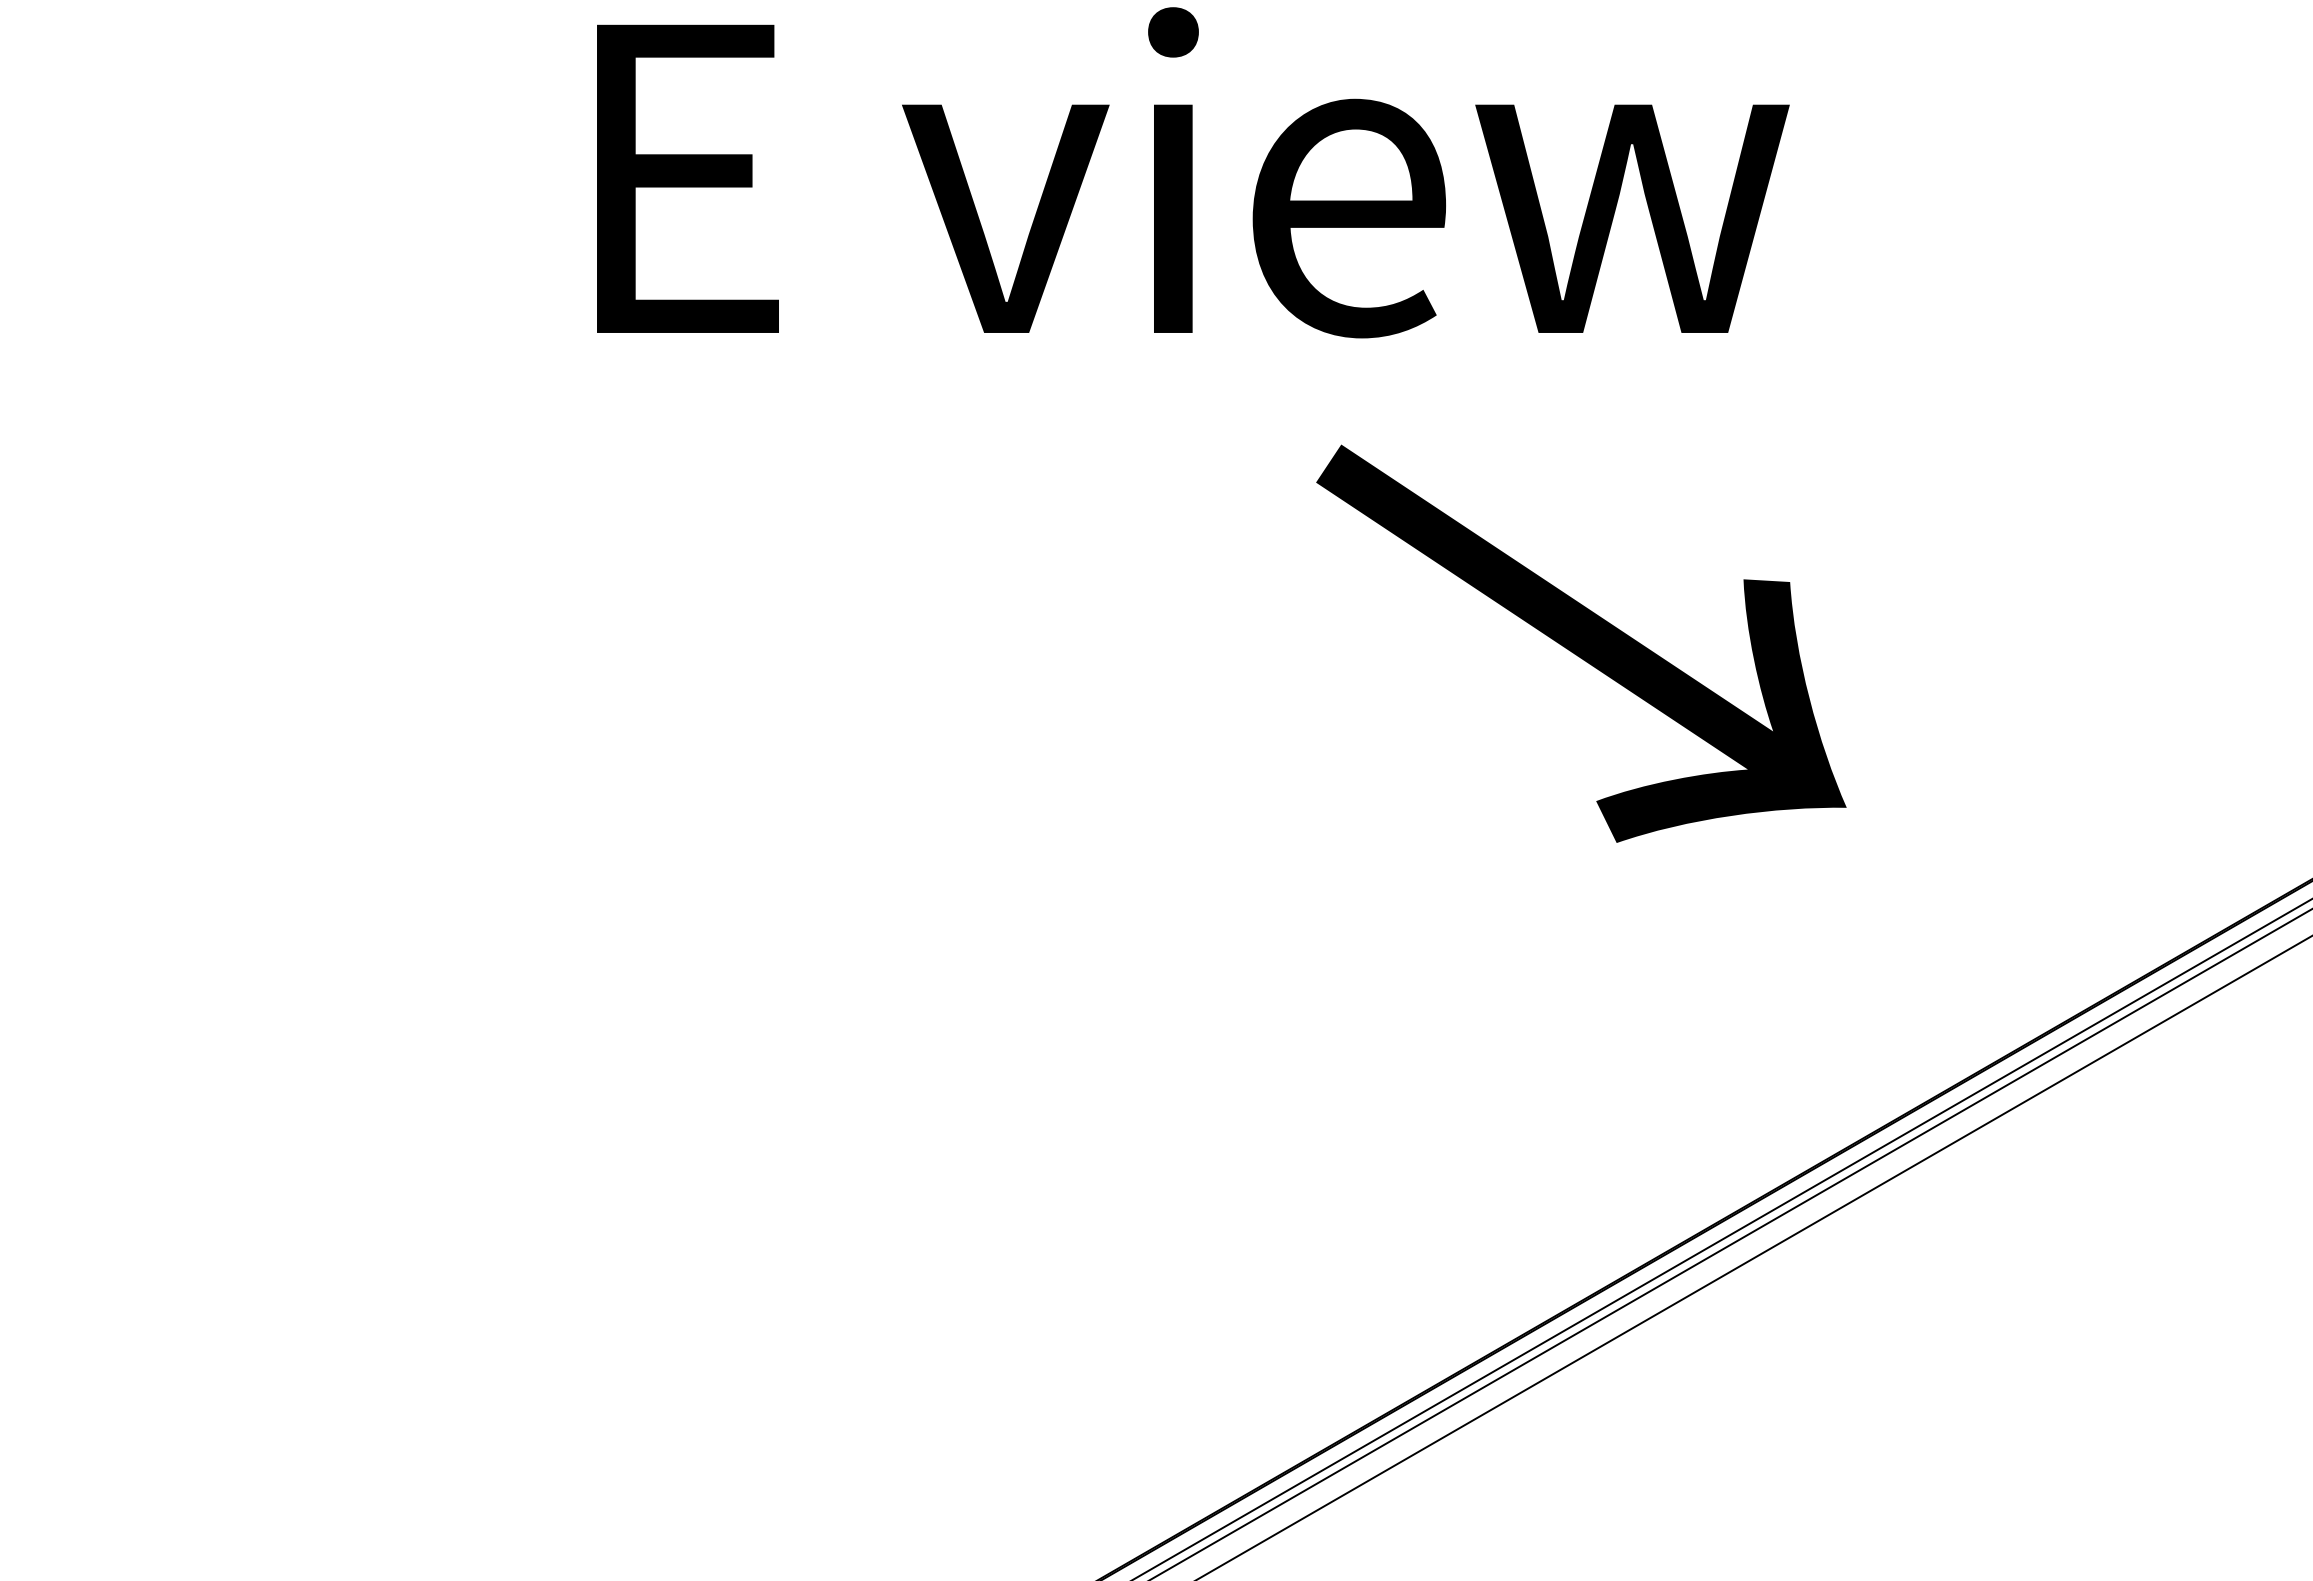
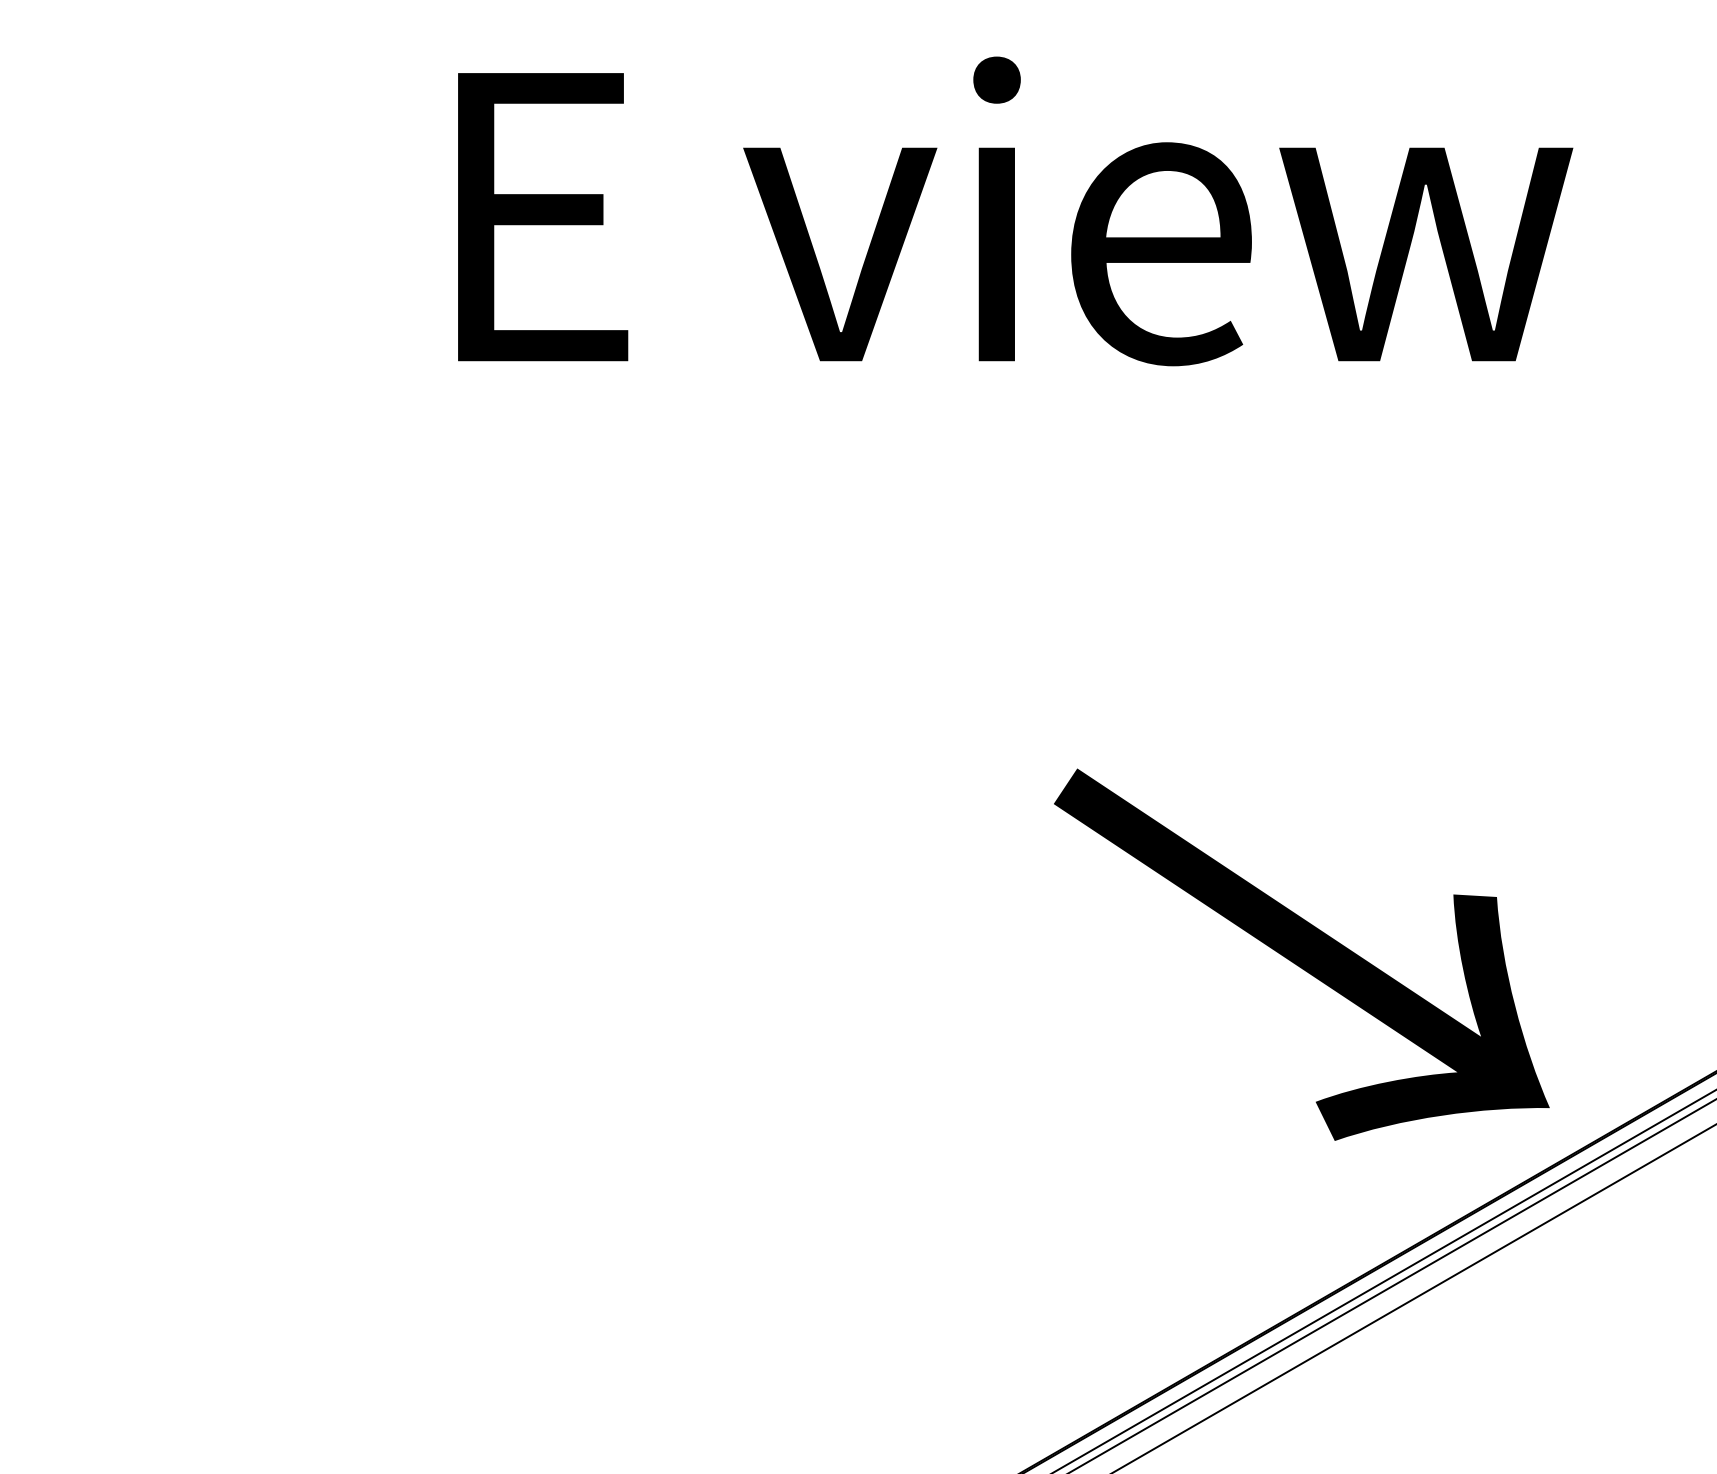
text: (1581, 643) -> (1301, 954), moved

